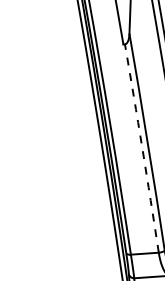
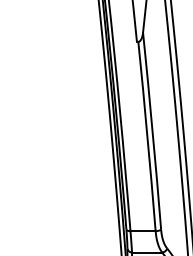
arc: (142, 148) -> (147, 136), dashed -> solid

